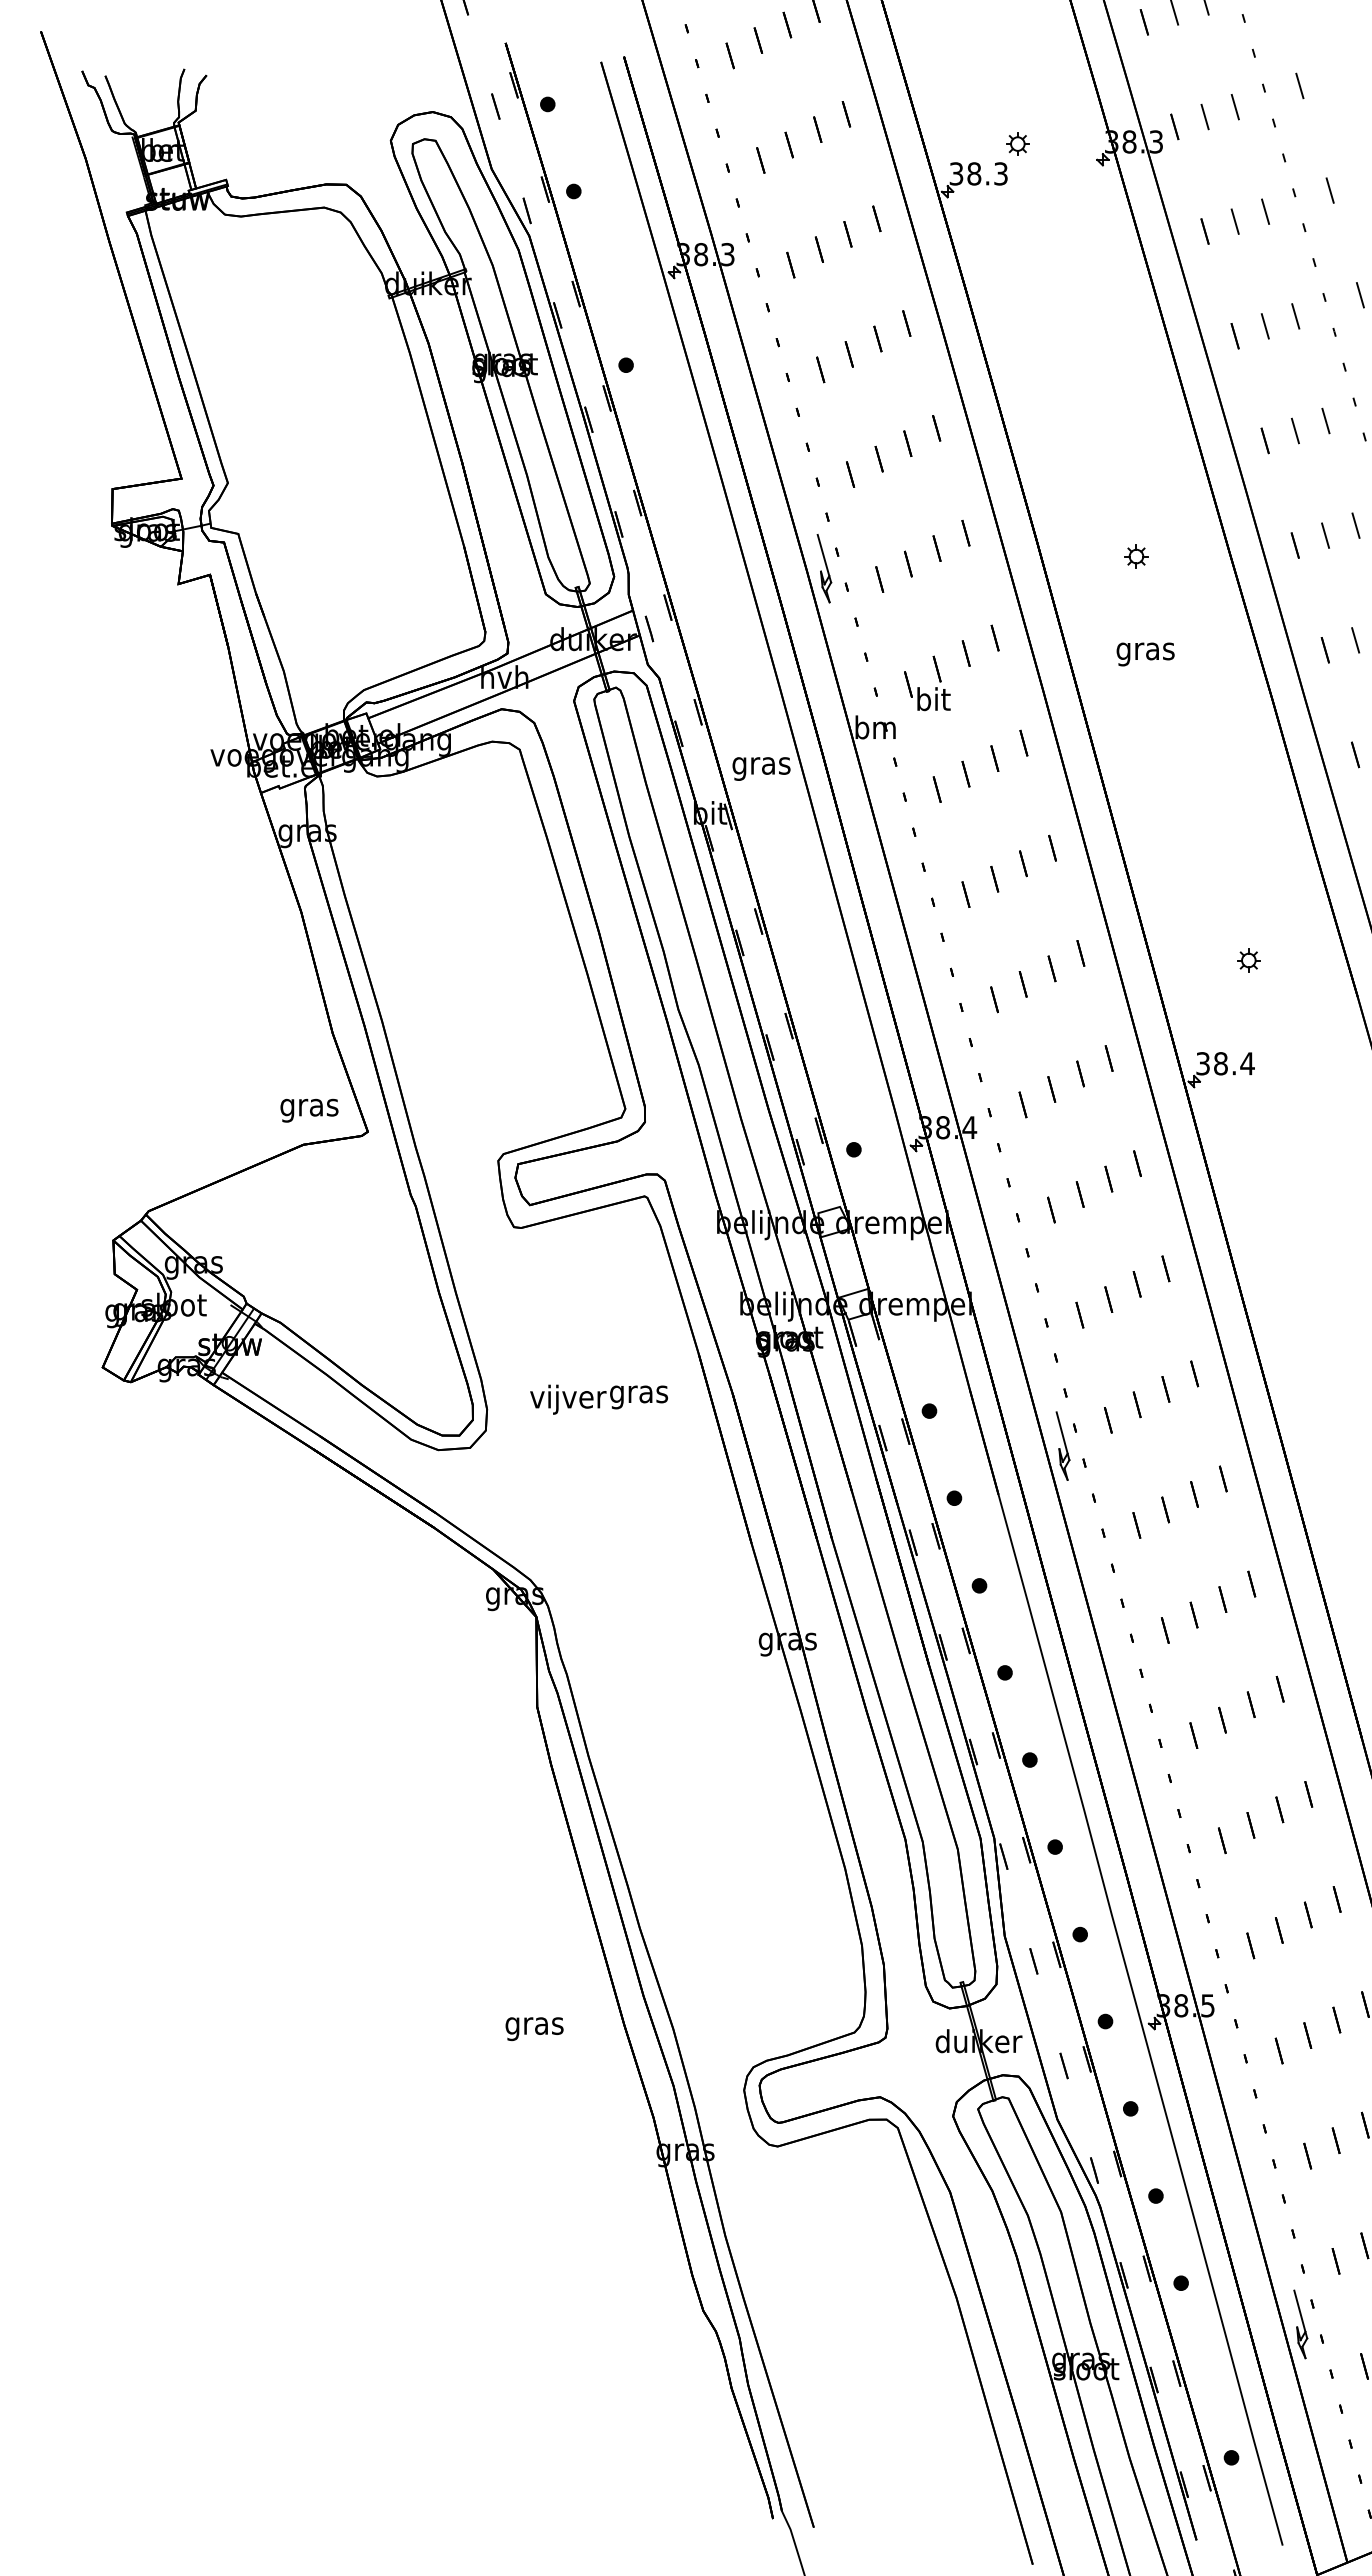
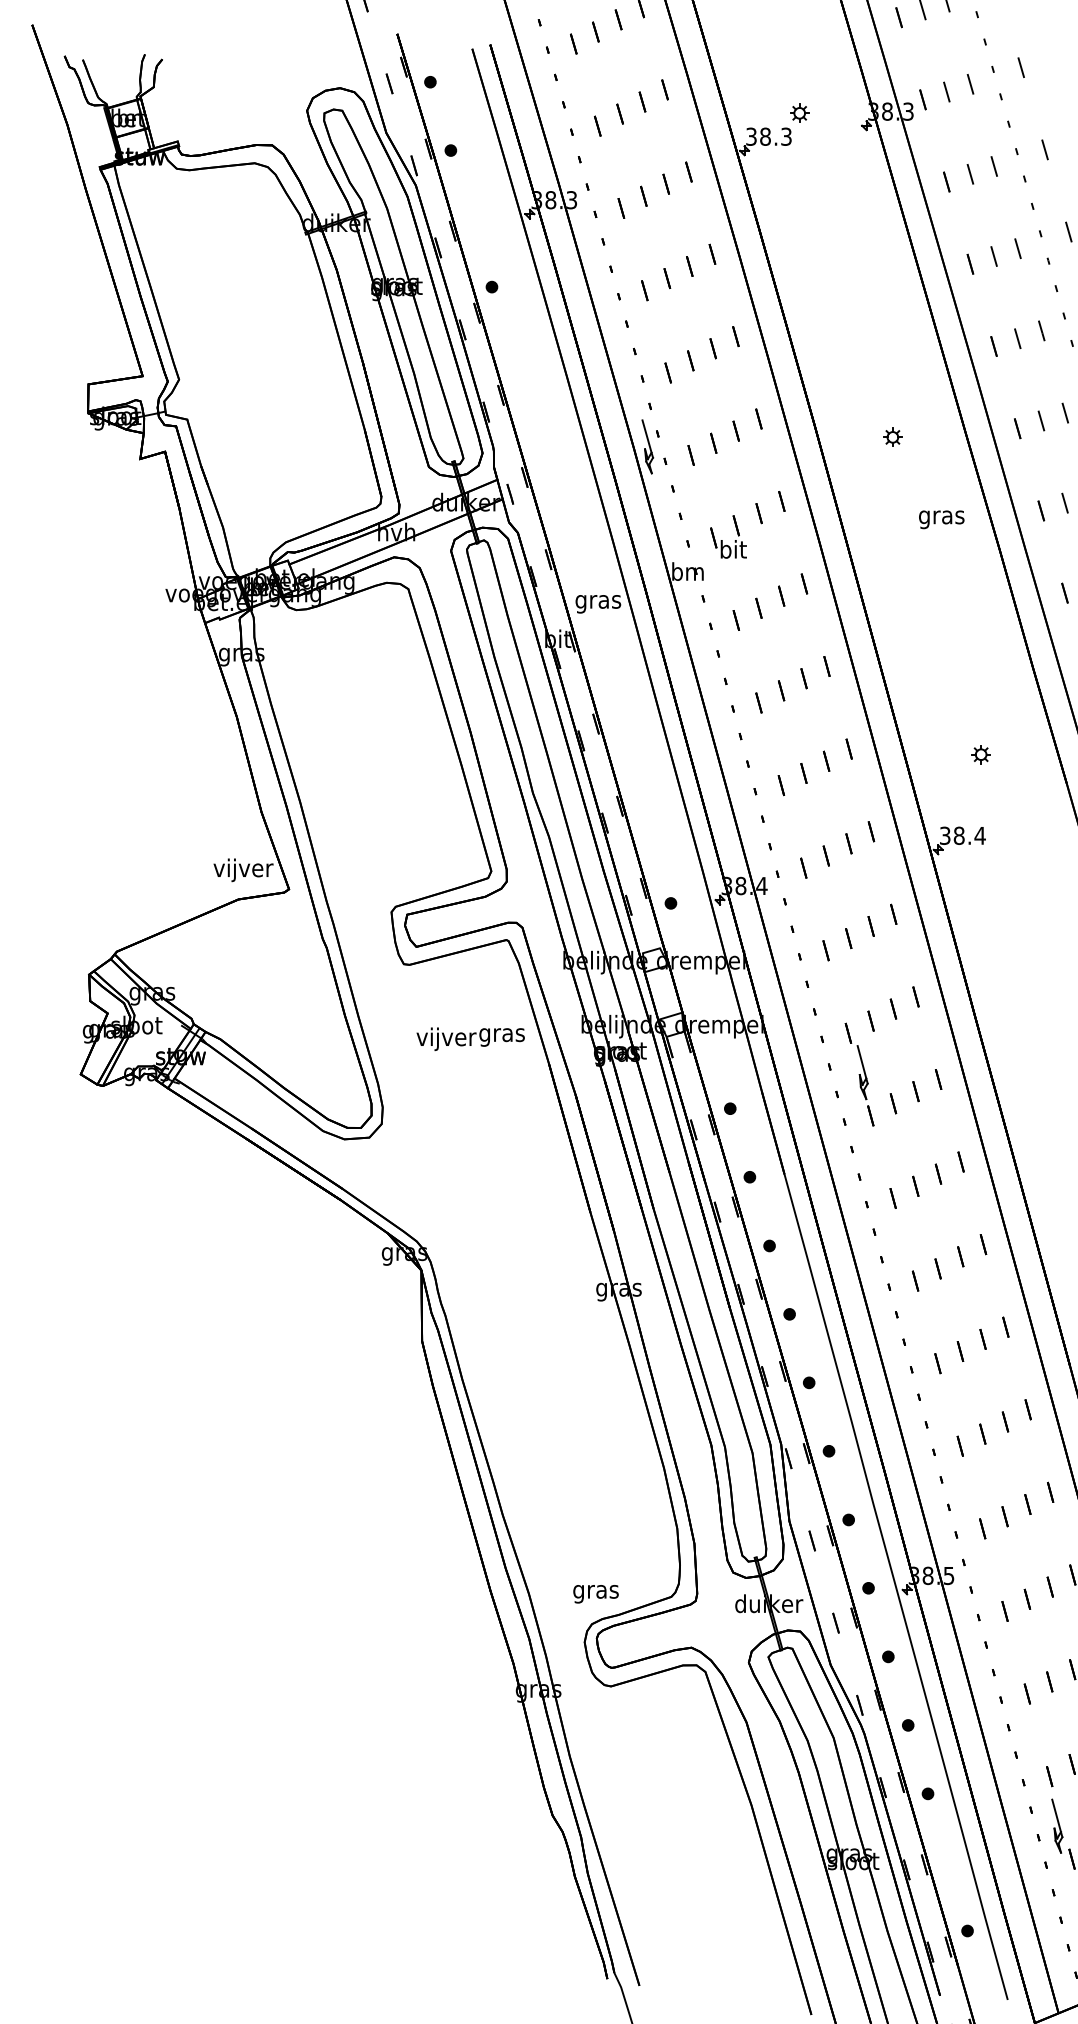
text: (1145, 654) -> (941, 519), moved
text: (309, 1107) -> (243, 870), gras -> vijver
text: (598, 1399) -> (470, 1039), moved
part: (1062, 1445) -> (862, 1072), moved
text: (534, 2029) -> (595, 1594), moved
part: (1300, 2324) -> (1057, 1826), moved

